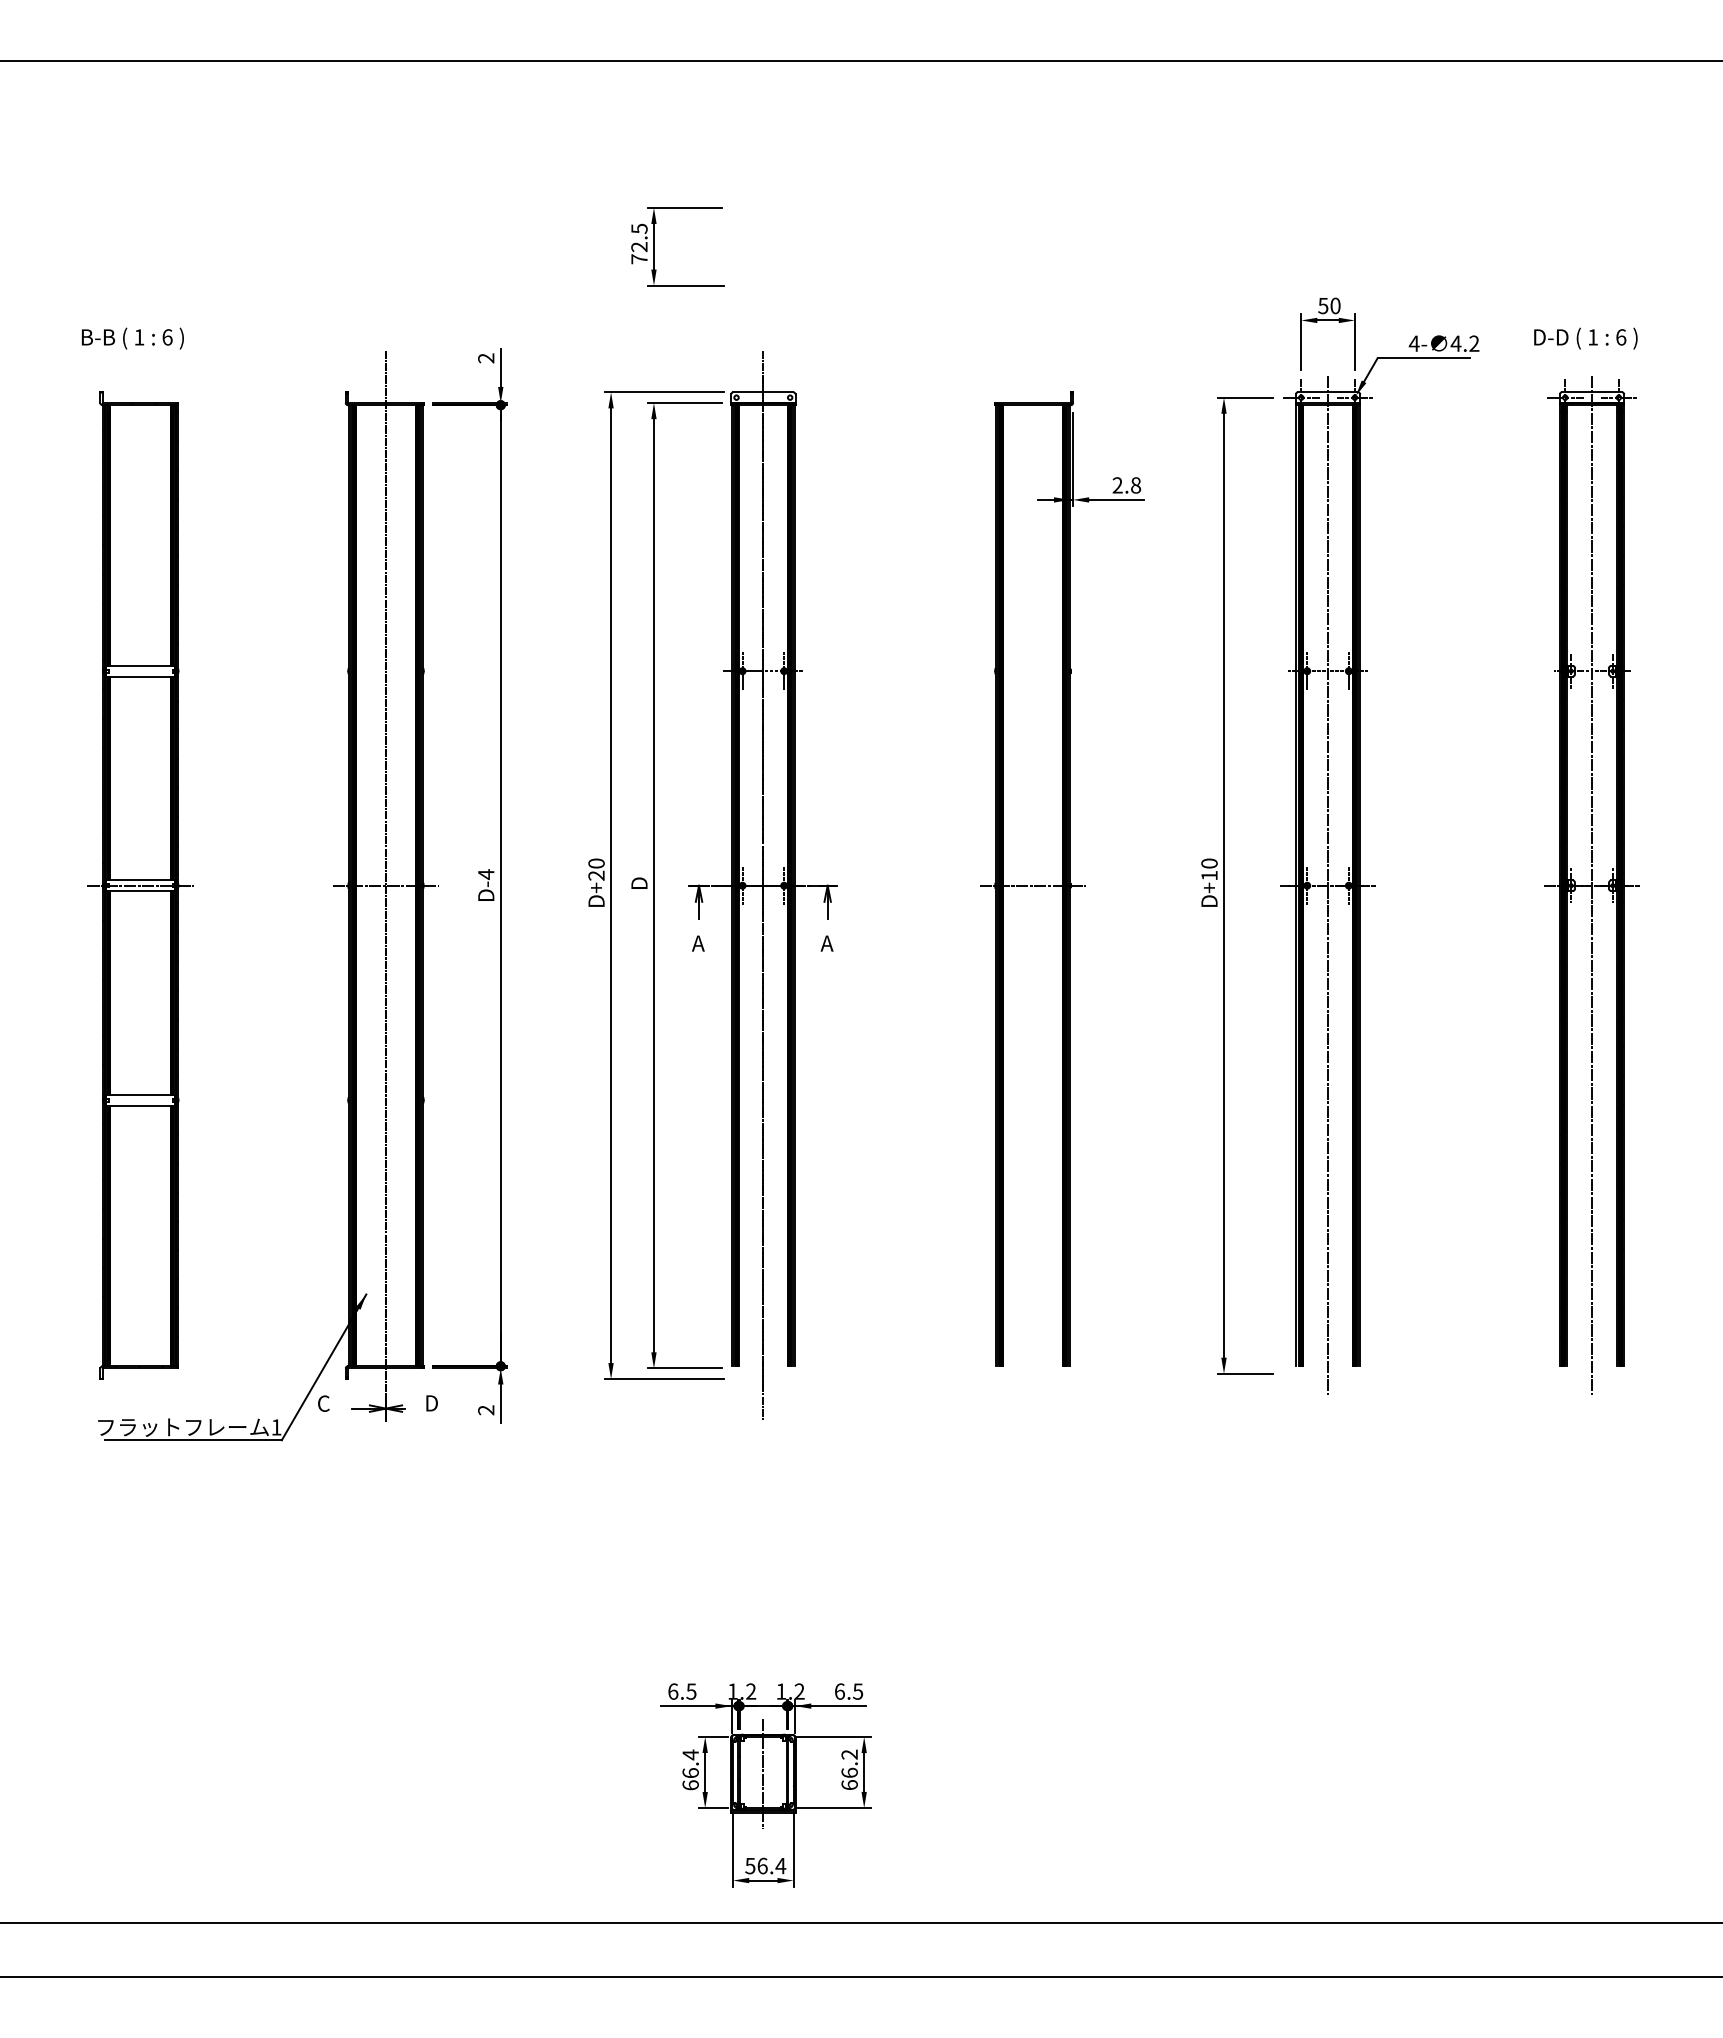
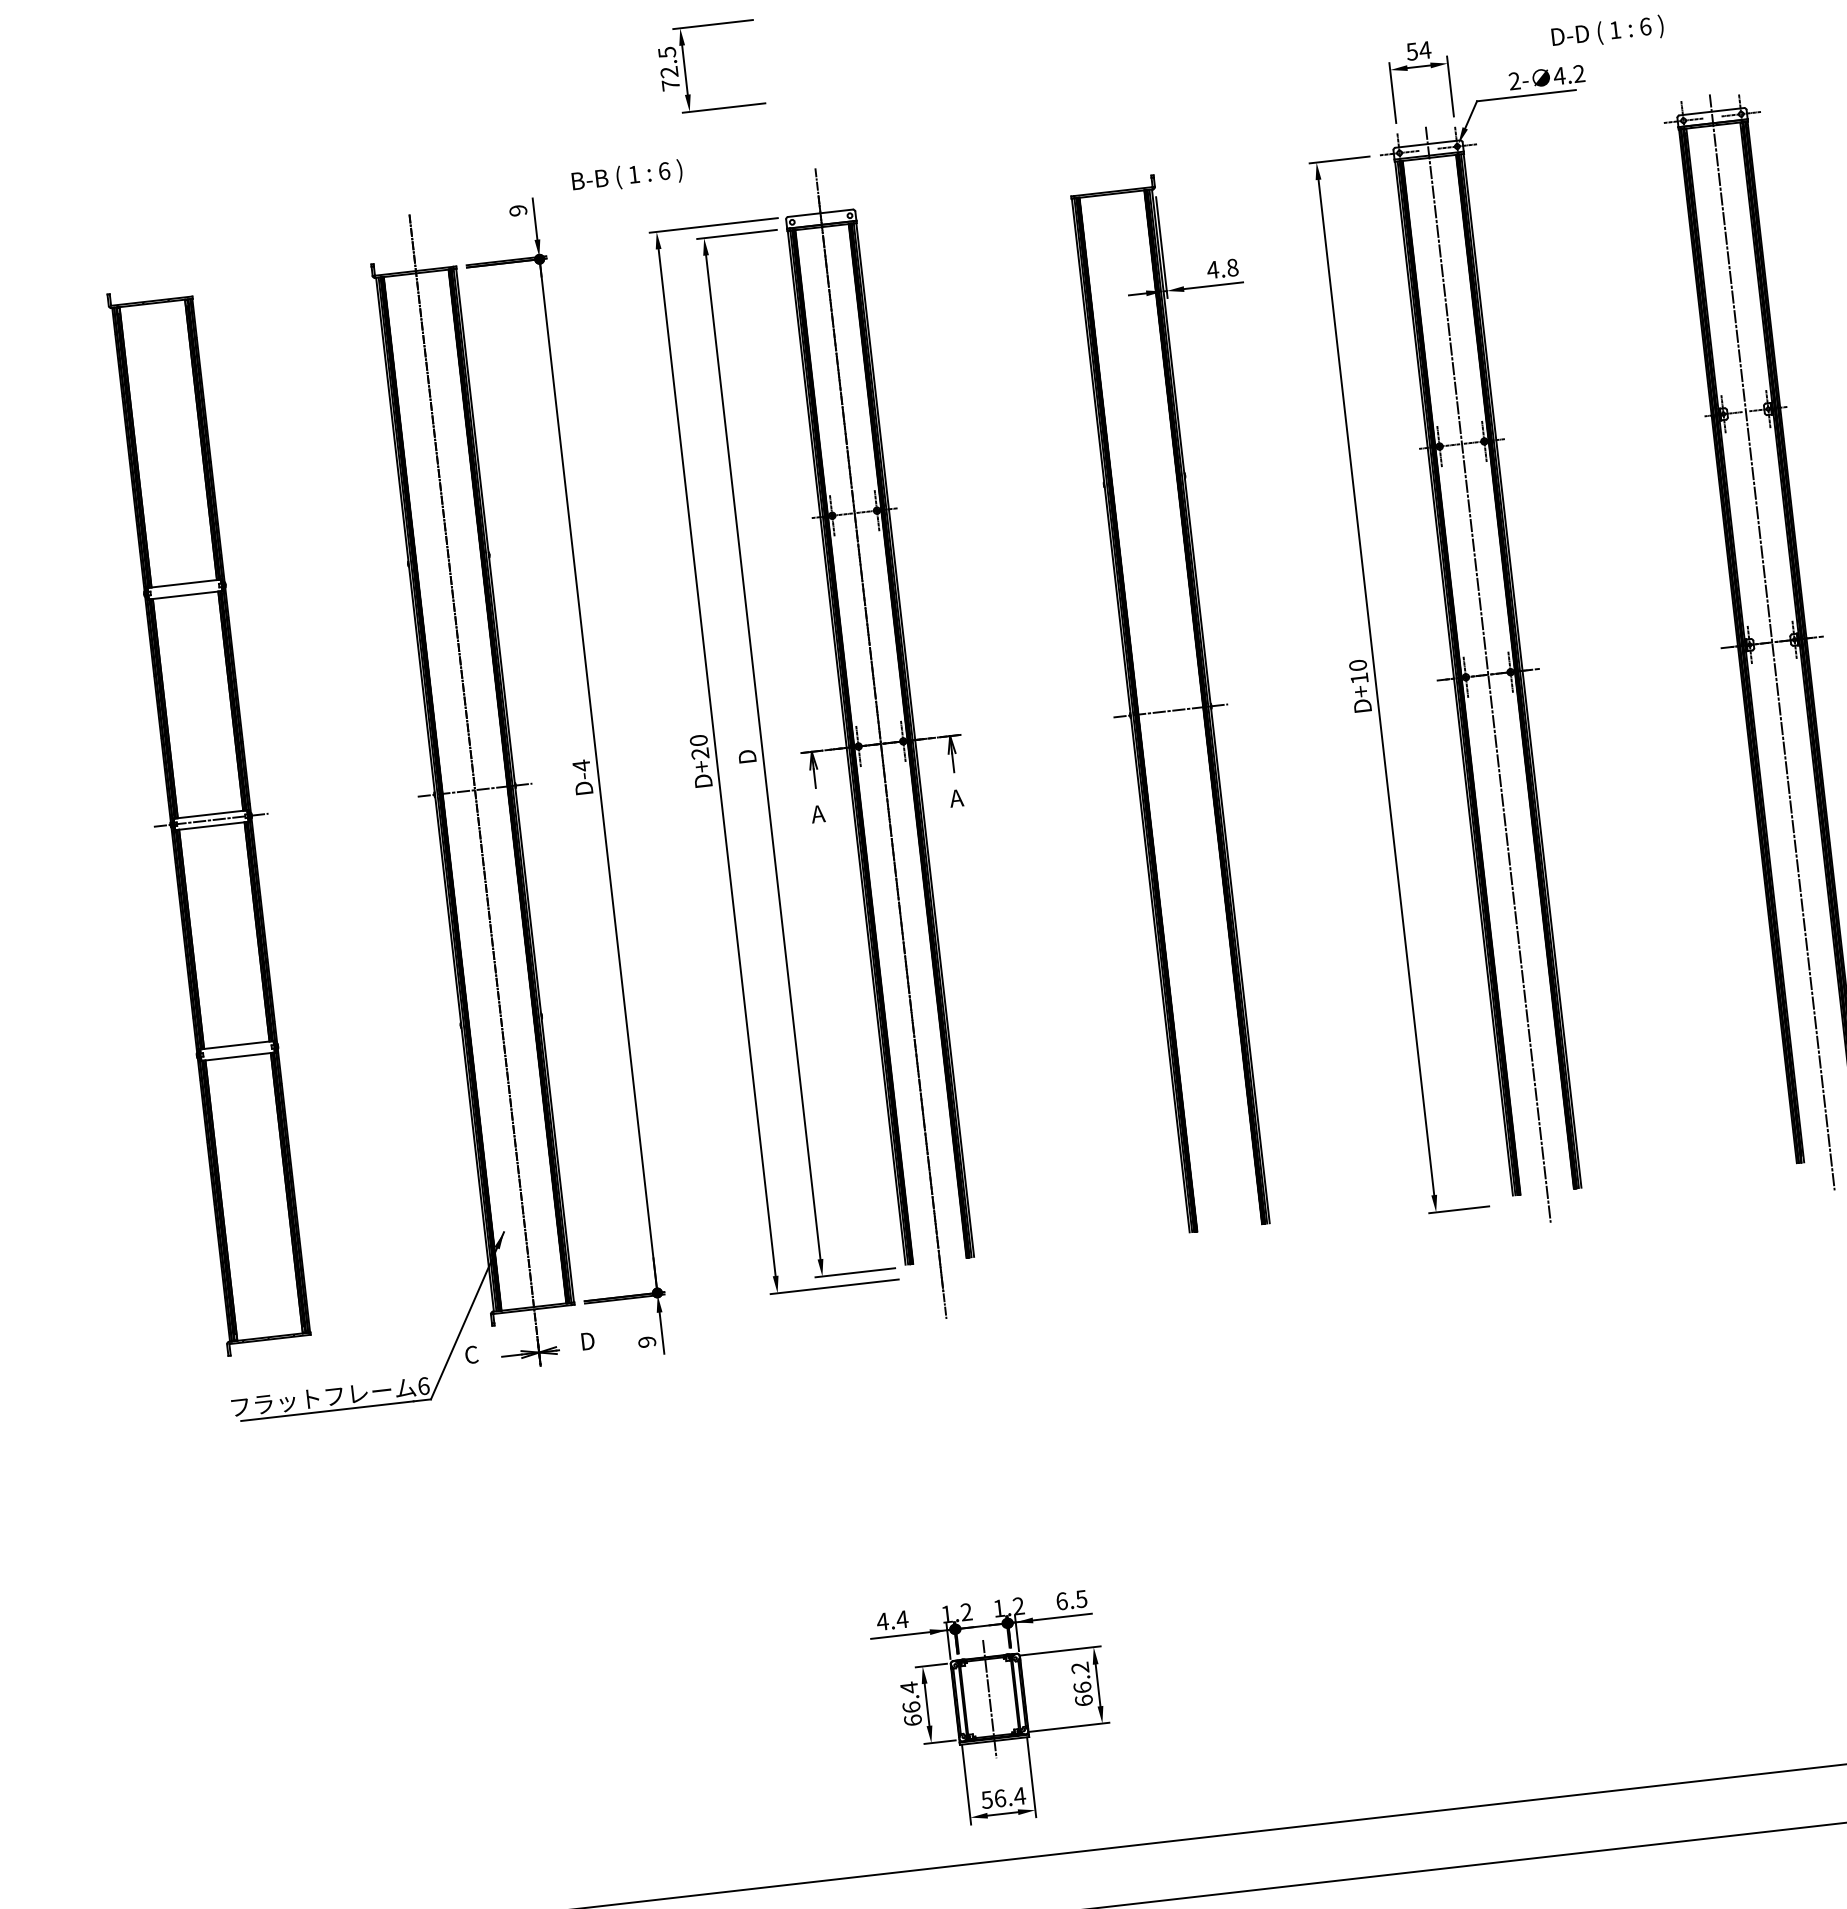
text: (1335, 305) -> (1425, 49), 50 -> 54
text: (132, 338) -> (626, 176), moved
text: (1585, 338) -> (1607, 32), moved
text: (1413, 343) -> (1513, 81), 4- -> 2-
text: (486, 358) -> (518, 210), 2 -> 9
text: (1117, 485) -> (1212, 270), 2.8 -> 4.8
text: (486, 1410) -> (647, 1342), 2 -> 9
text: (276, 1427) -> (423, 1386), 1 -> 6
text: (681, 1691) -> (891, 1620), 6.5 -> 4.4

